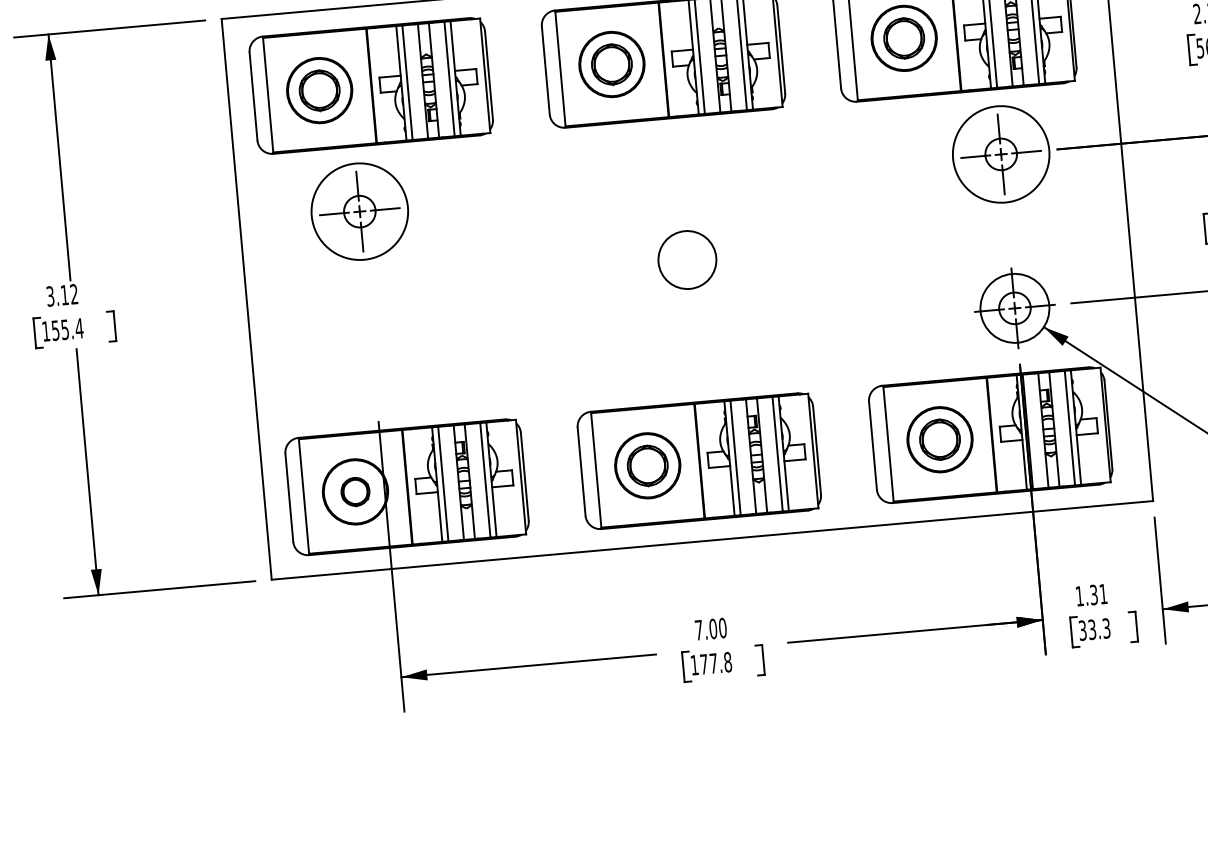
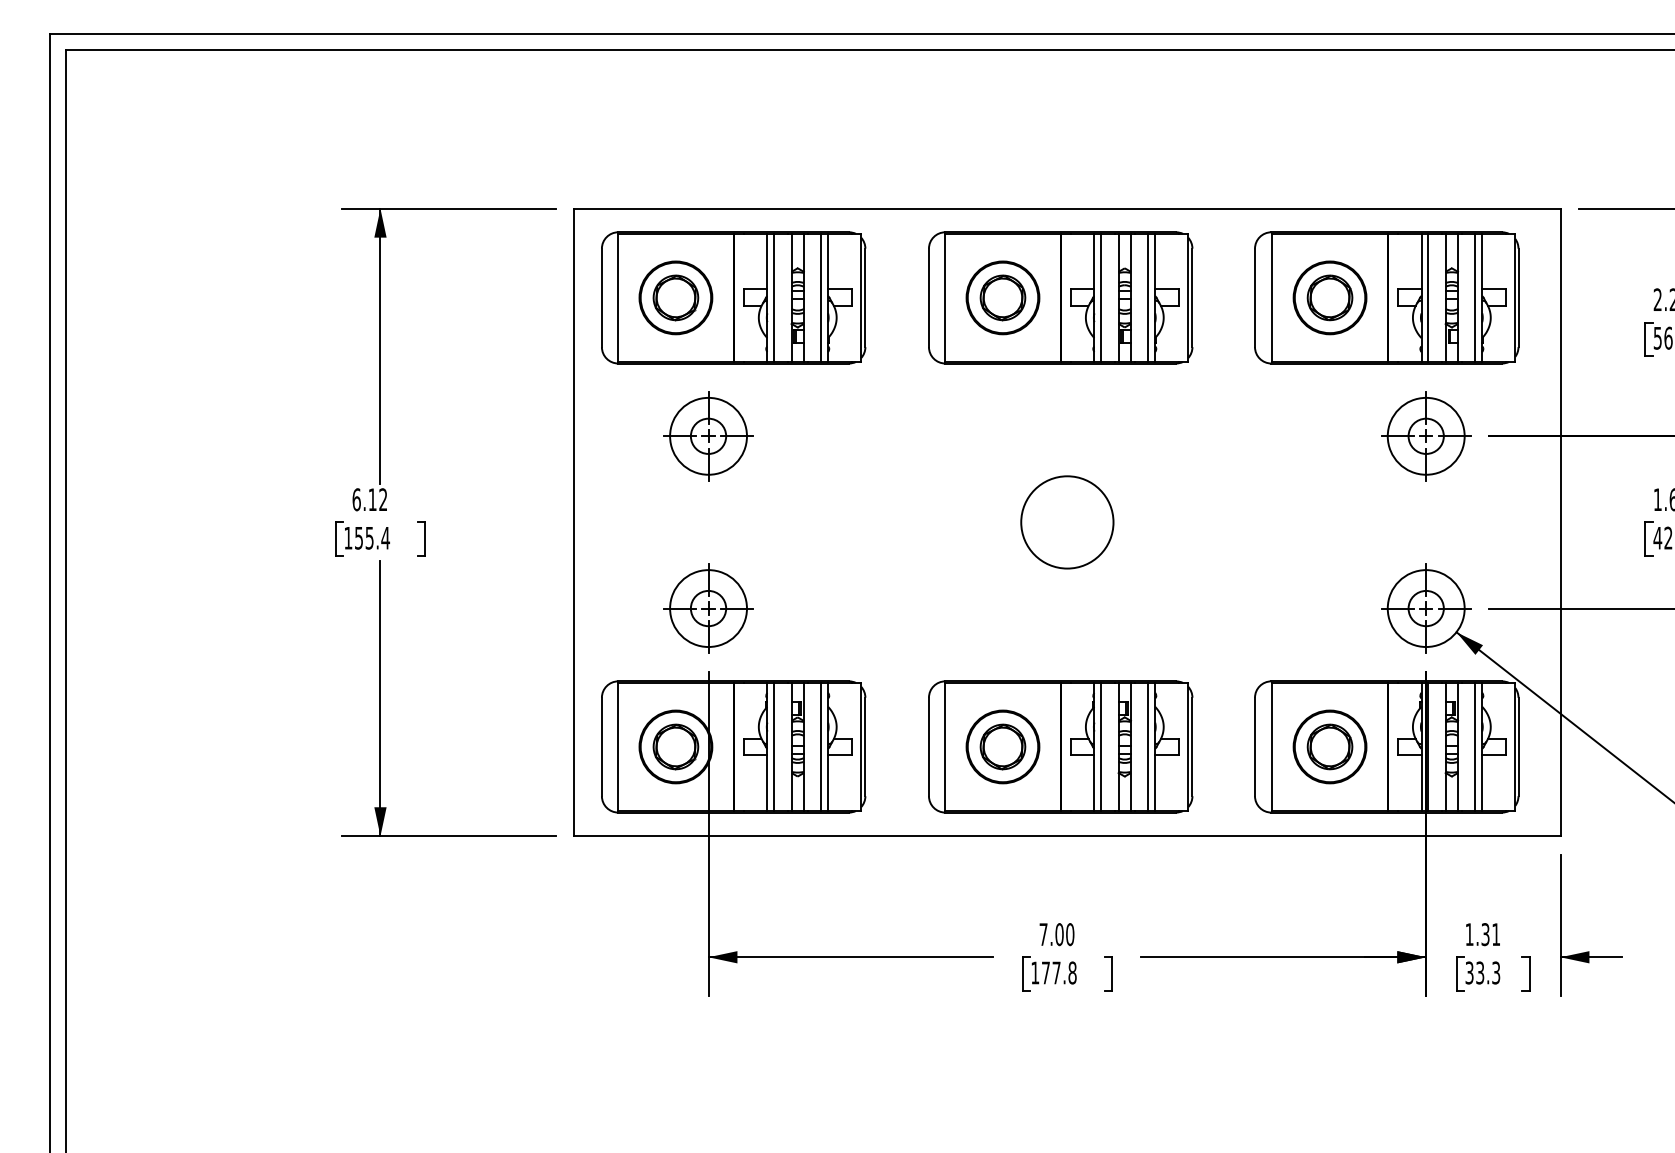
circle: (1000, 153) -> (1425, 435), size x0.71
circle: (359, 210) -> (708, 435), size x0.71
circle: (687, 260) -> (1067, 522), size x1.43
text: (50, 296) -> (356, 499), 3.12 -> 6.12
part: (373, 365) -> (708, 608), added
part: (355, 491) -> (675, 746), size x1.43

